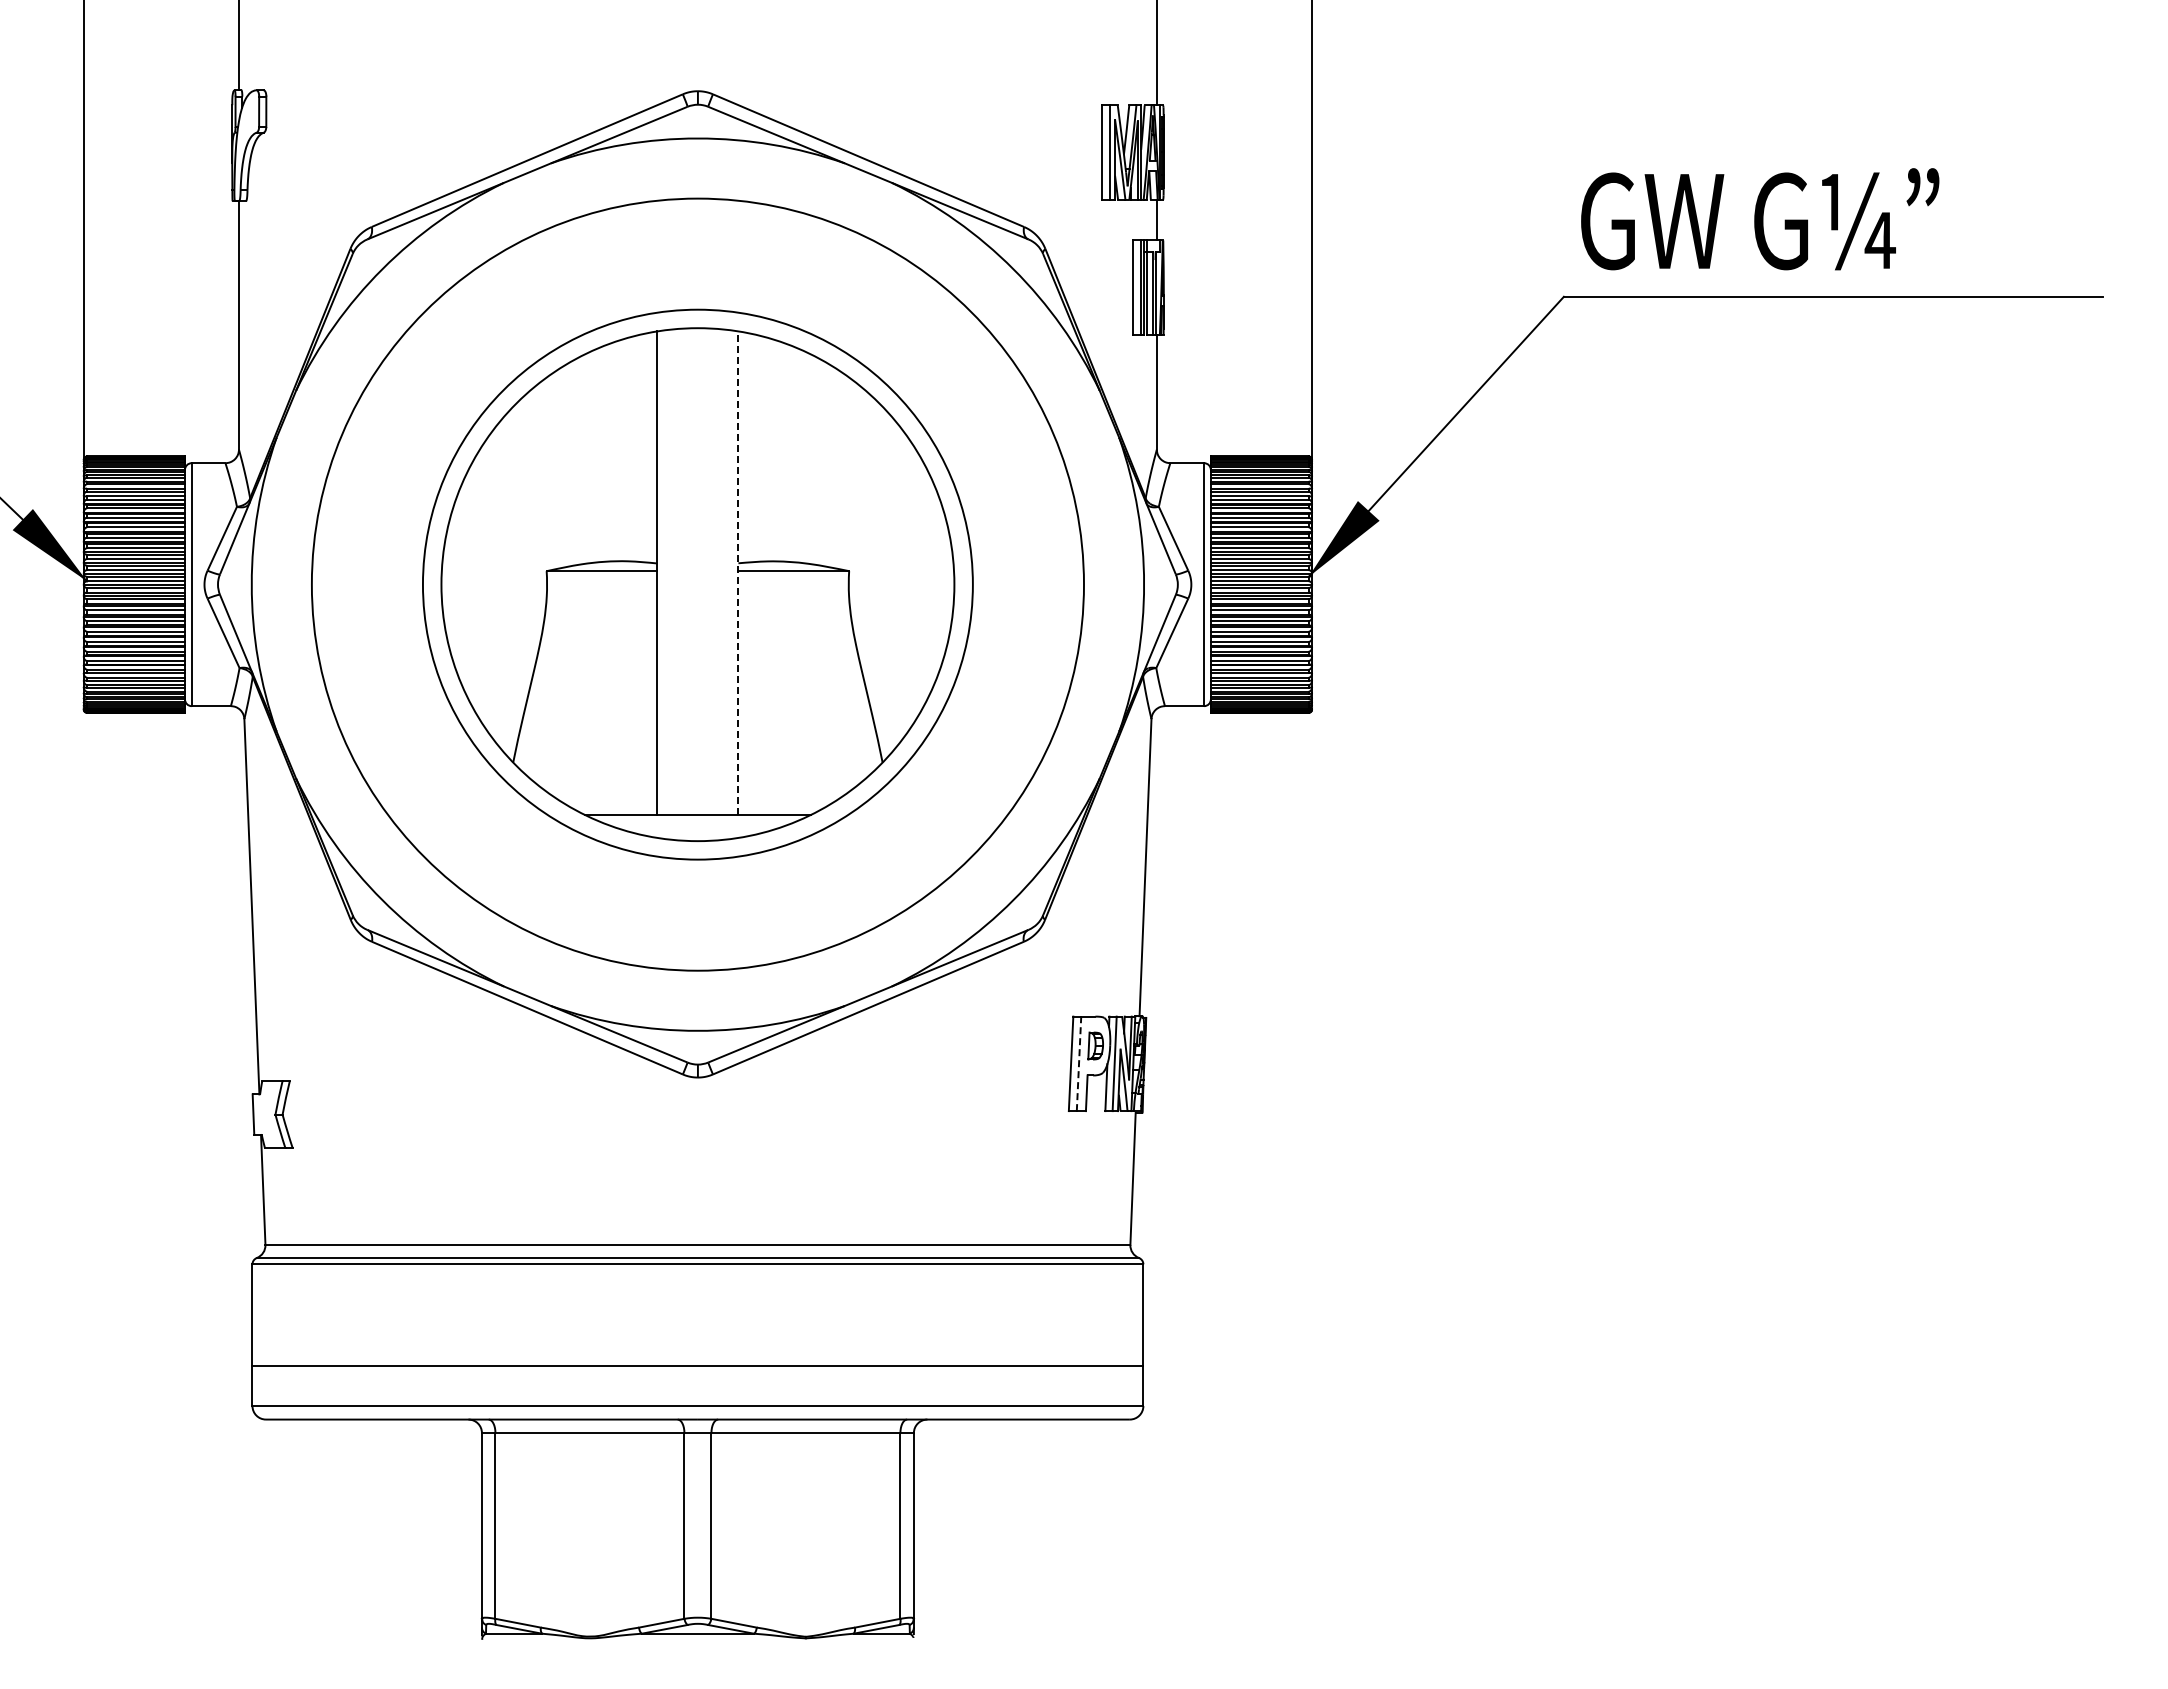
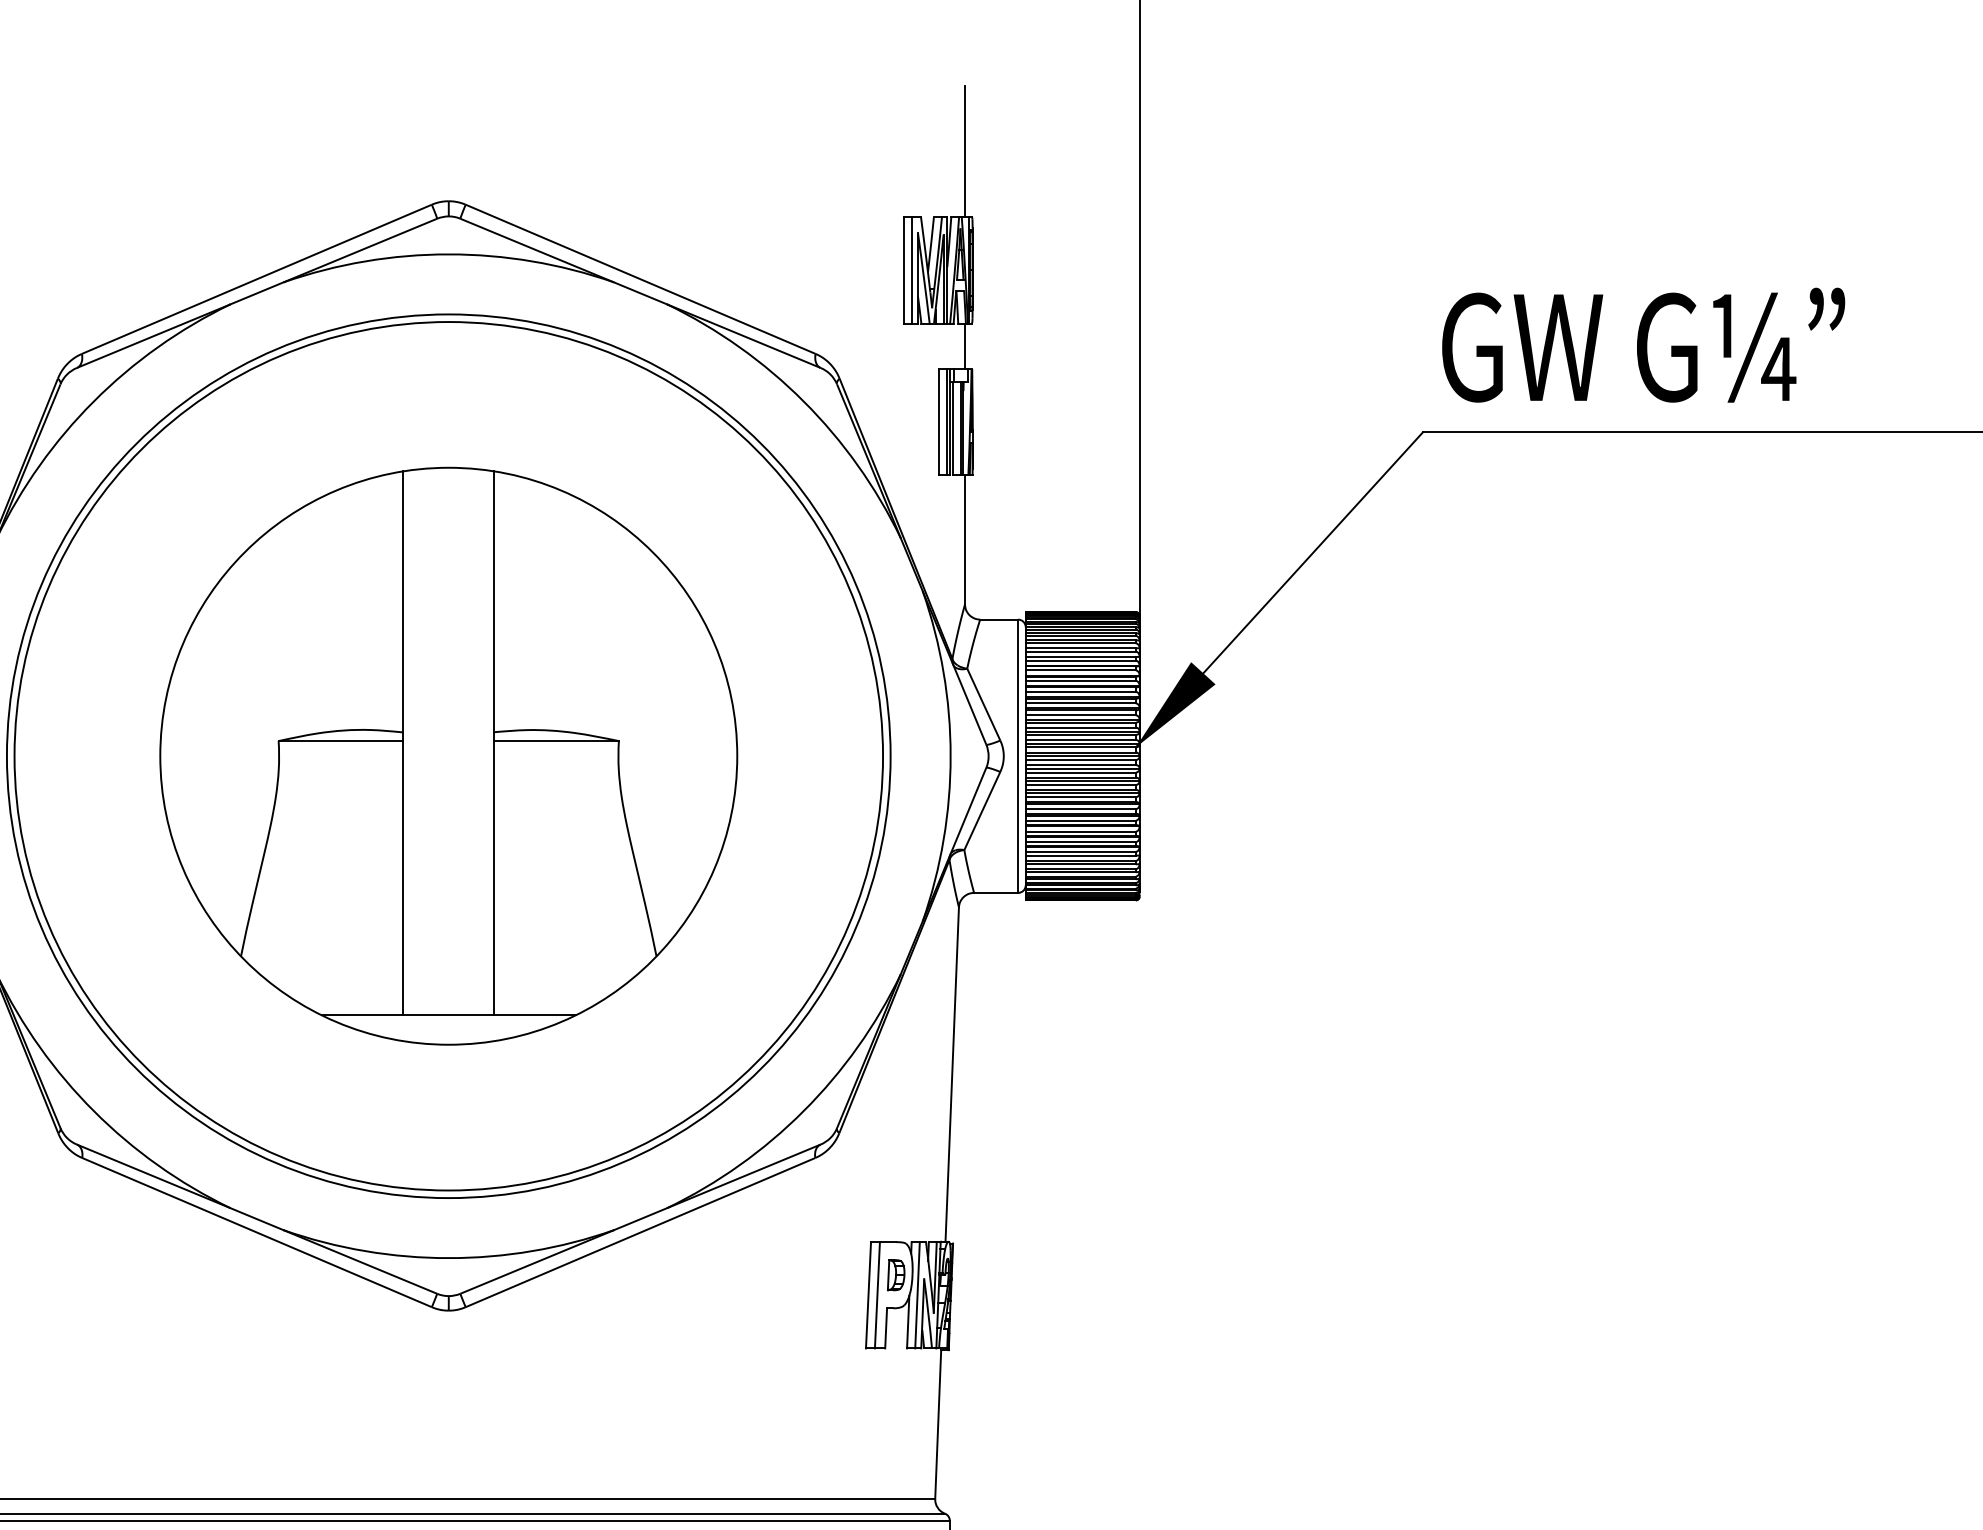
line: (738, 573) -> (494, 743), dashed -> solid
circle: (697, 584) -> (448, 756), size x1.43
line: (1079, 1063) -> (877, 1294), dashed -> solid

